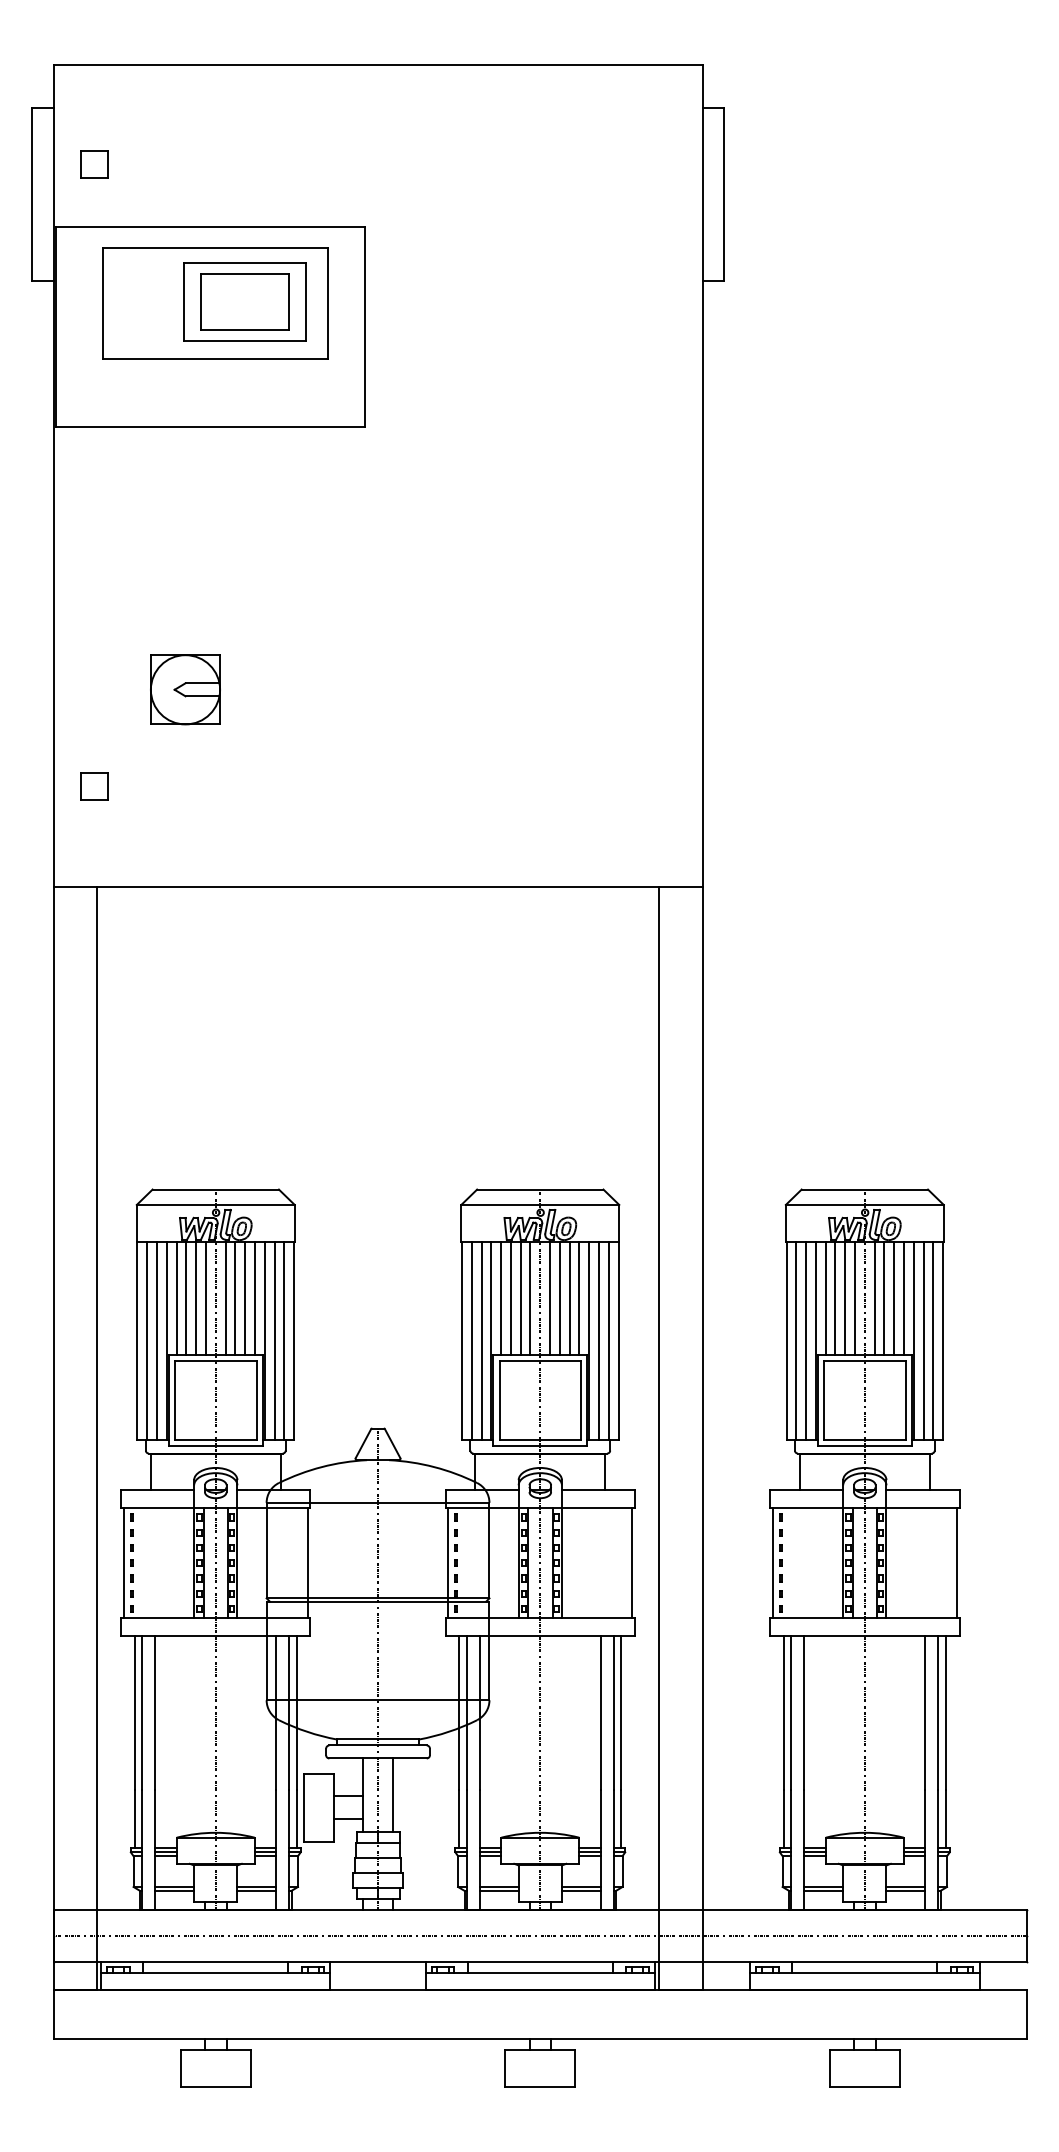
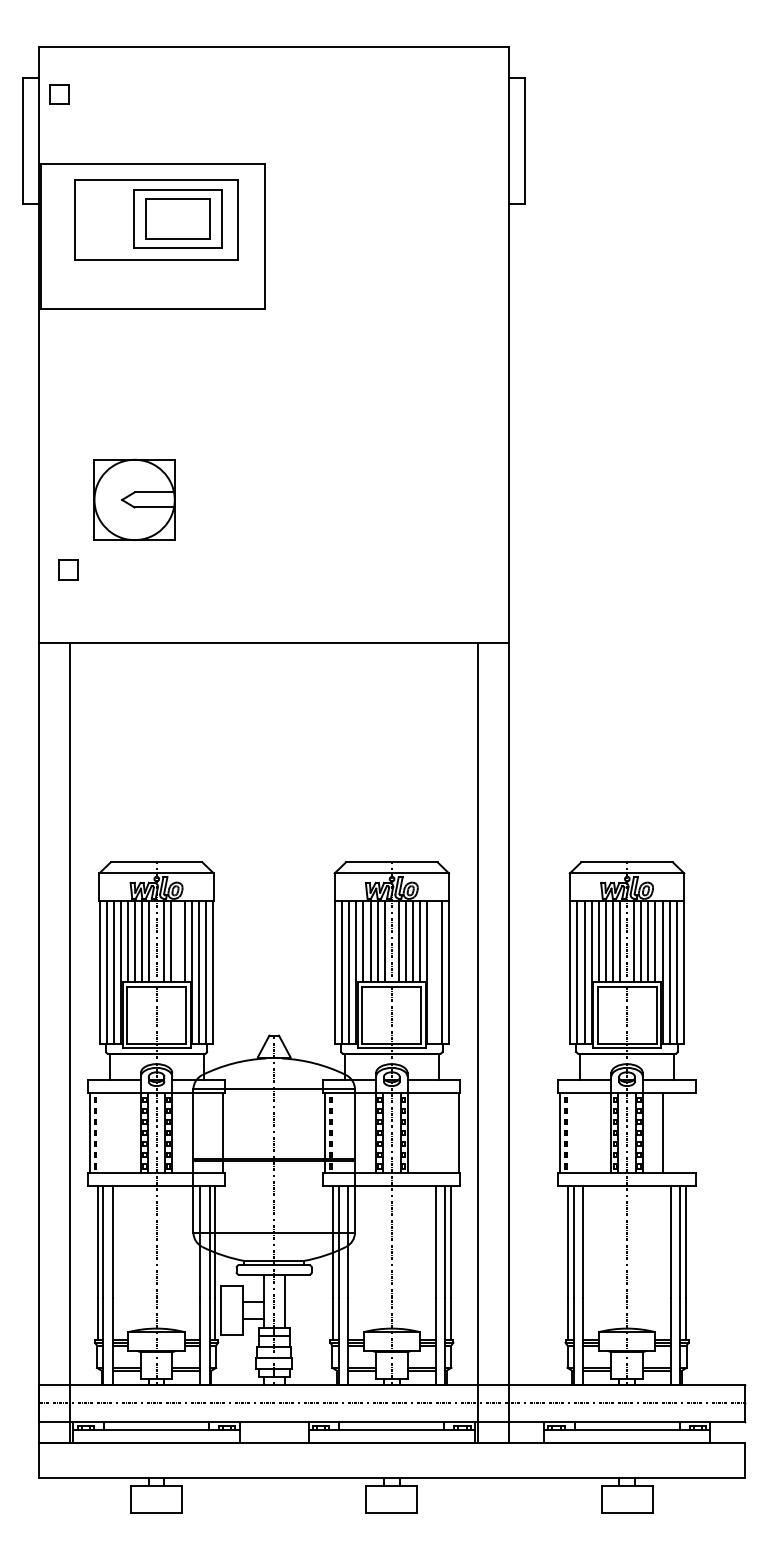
part: (94, 164) -> (59, 94), moved
part: (185, 689) -> (134, 499), size x1.6
line: (245, 1298) -> (178, 941), removed
line: (599, 1341) -> (434, 972), removed
line: (956, 1563) -> (663, 1133), moved

